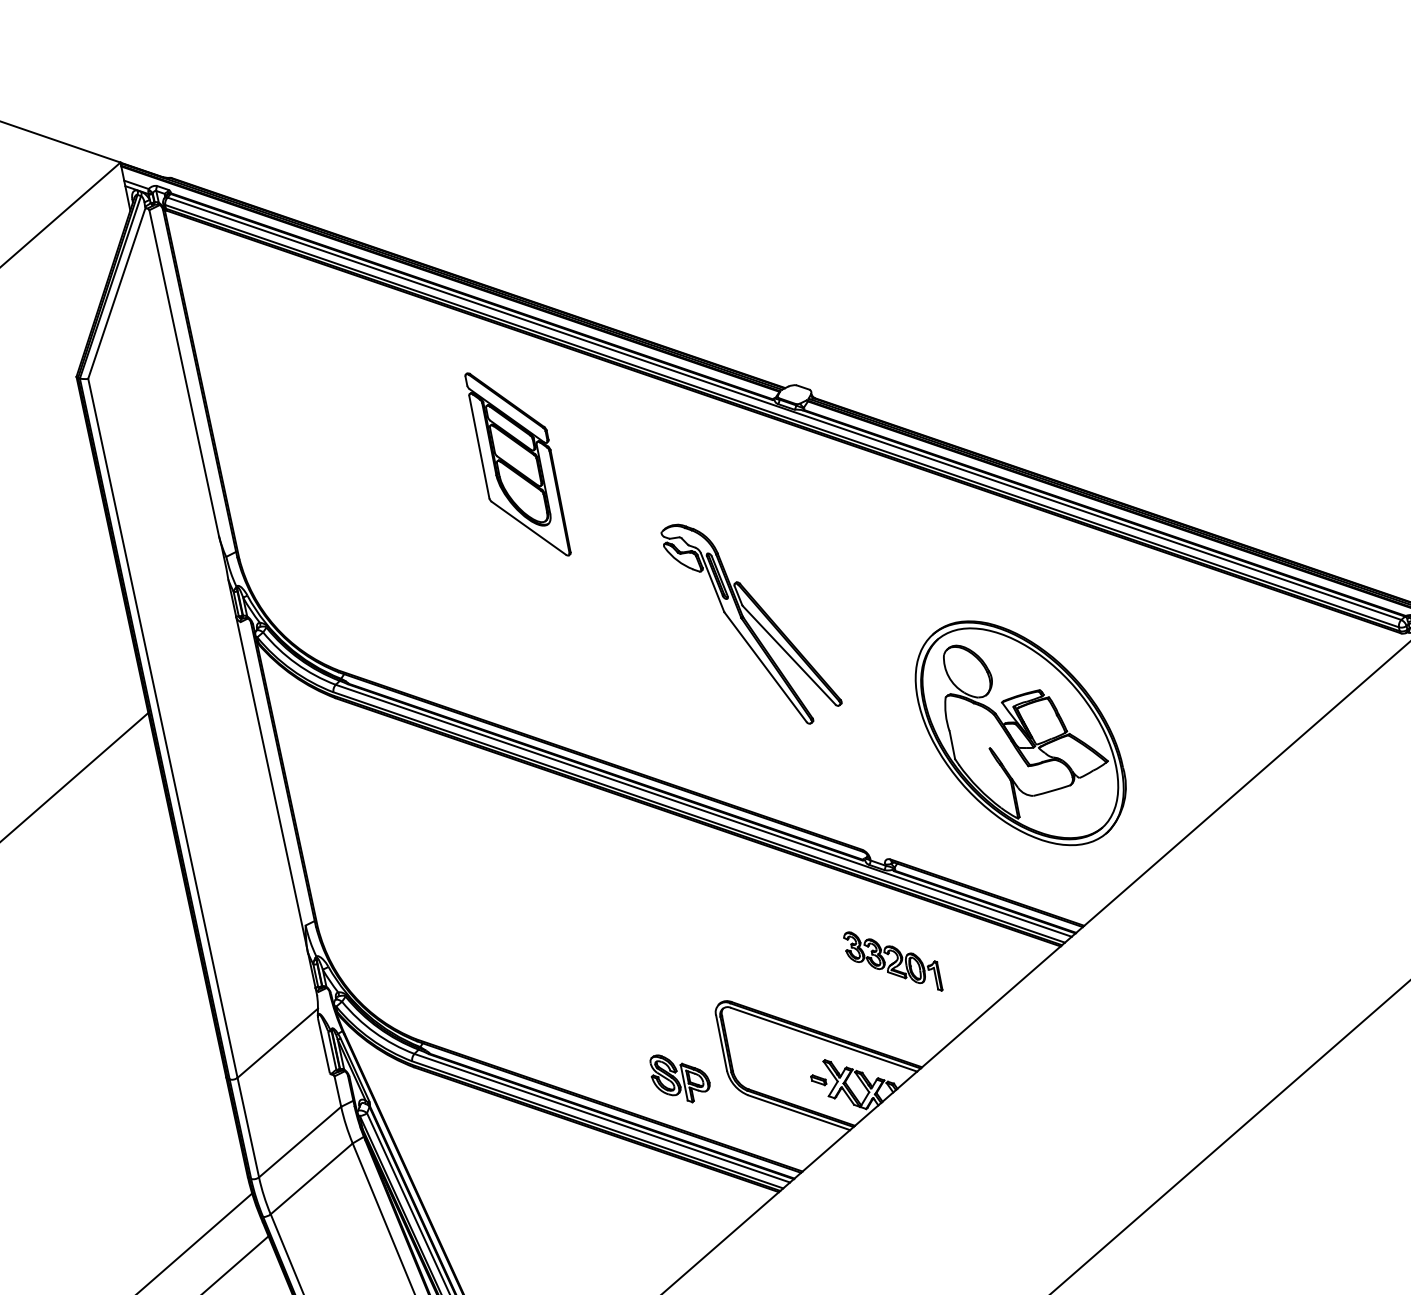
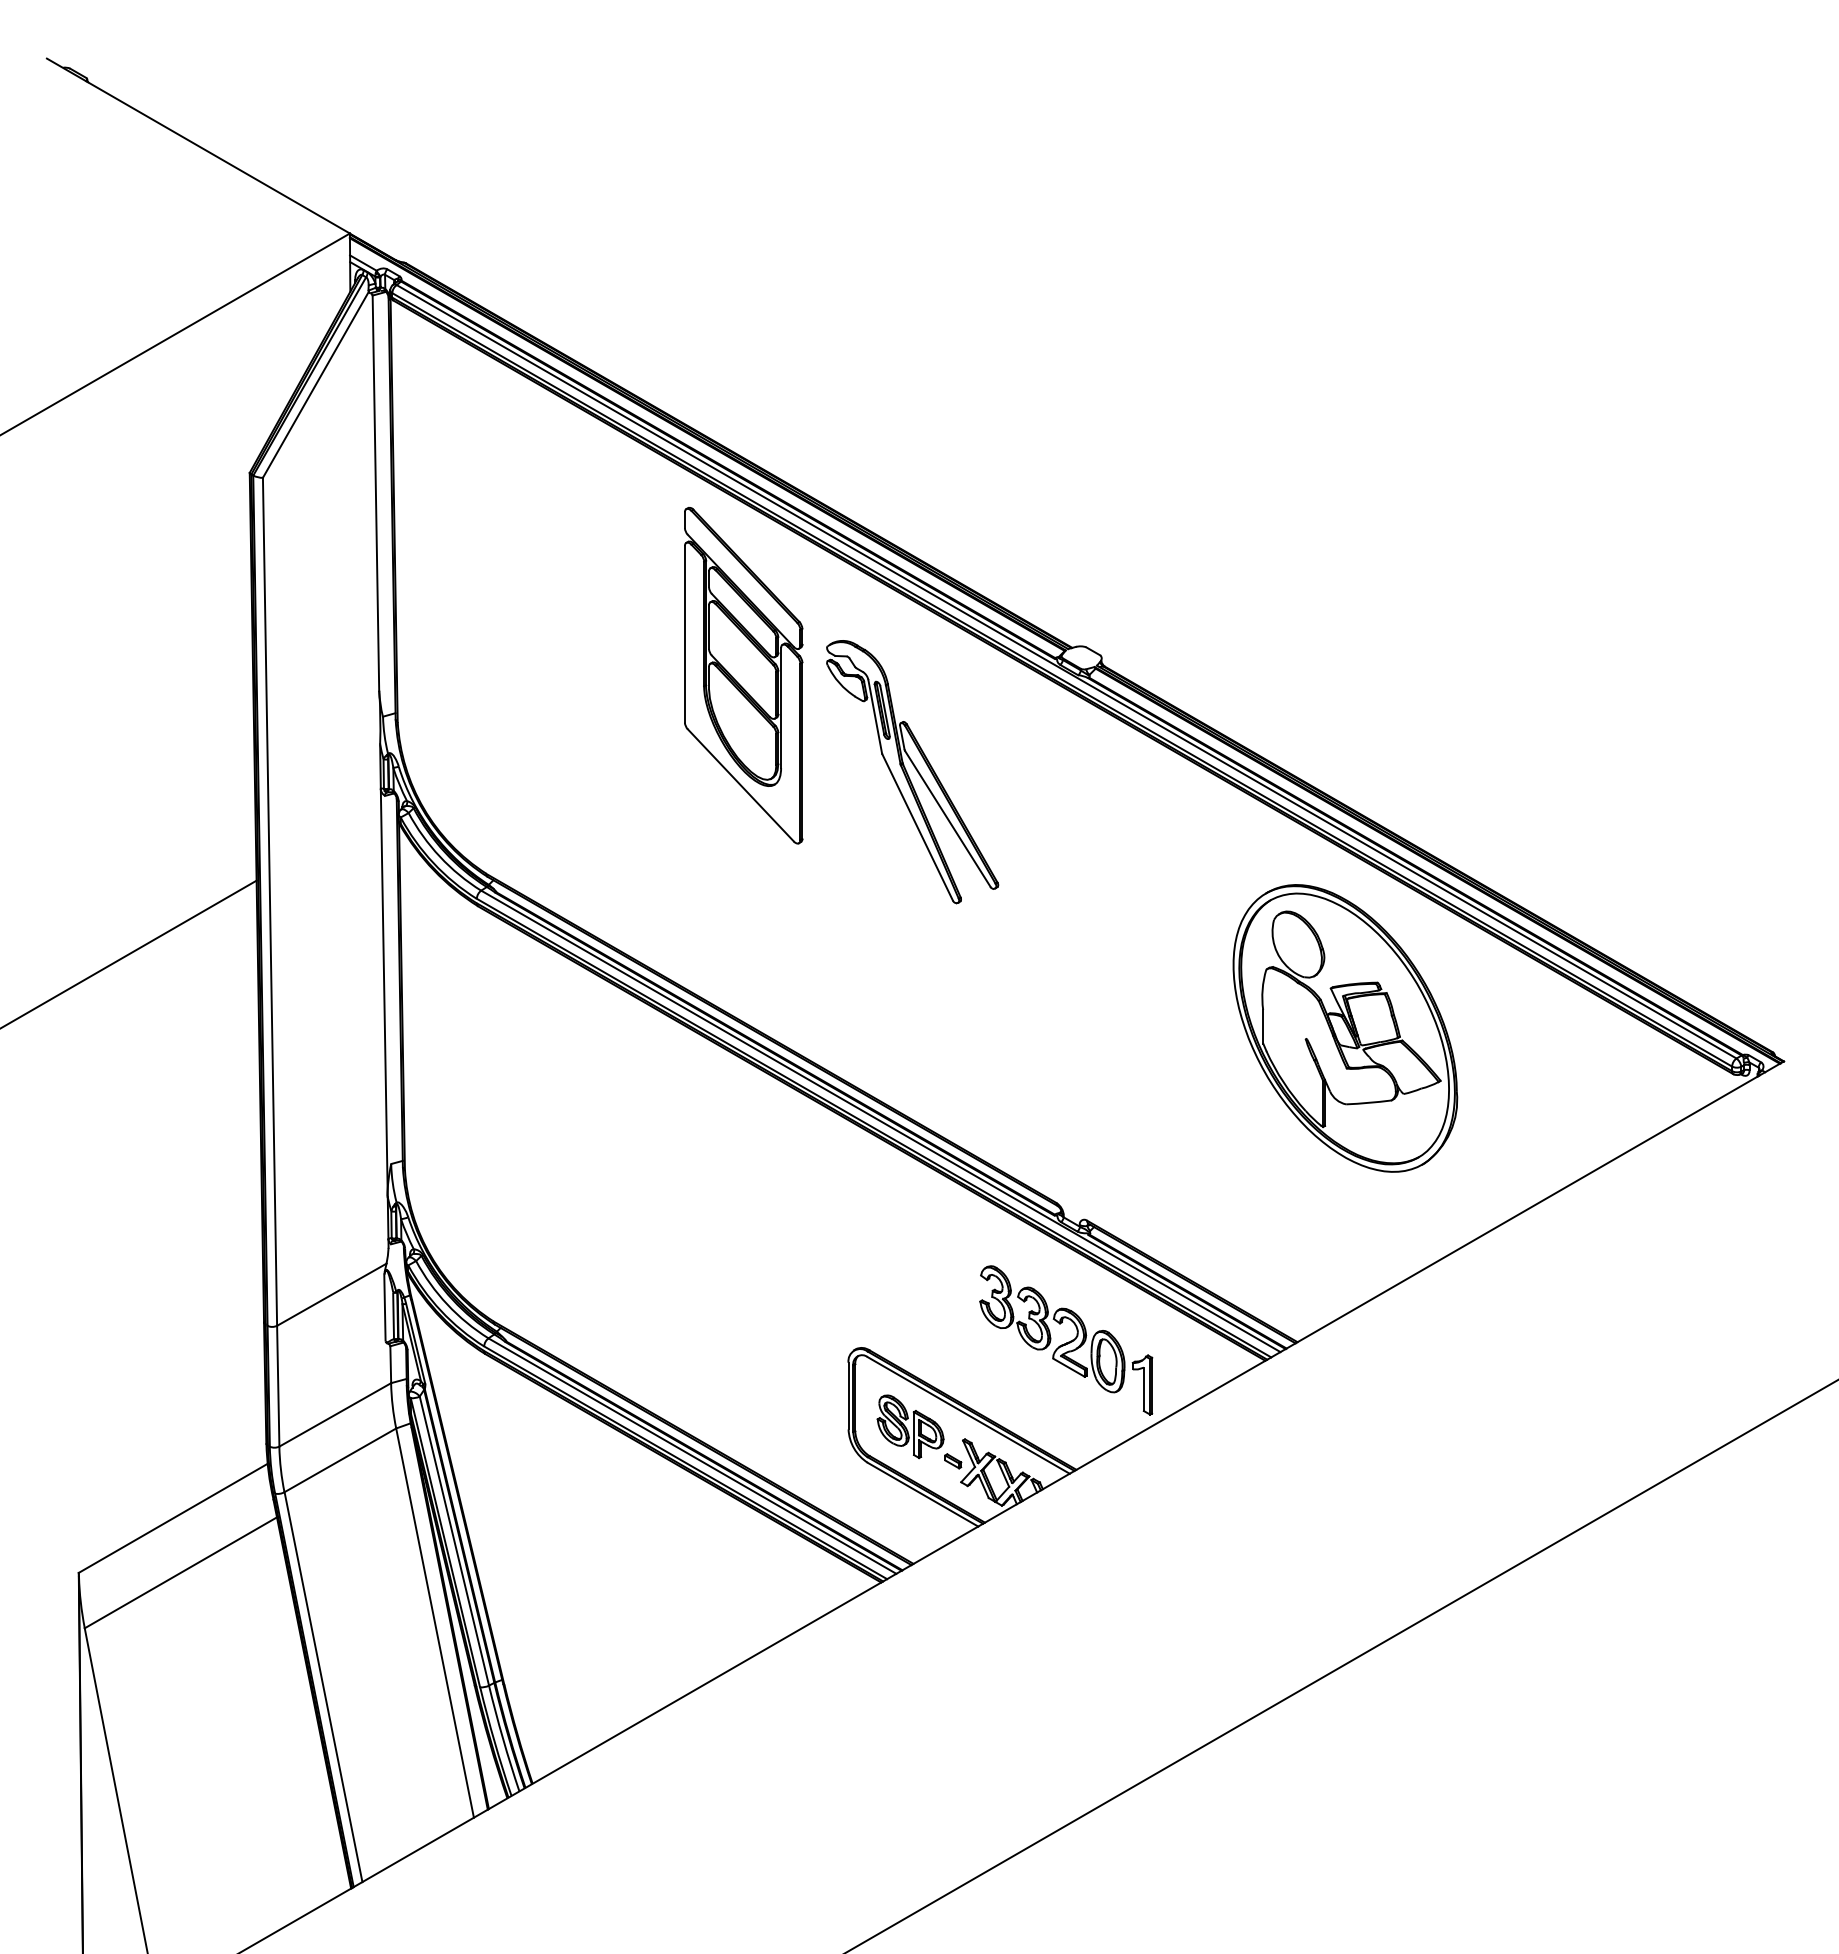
part: (517, 464) -> (743, 675), size x1.43
part: (752, 622) -> (912, 772), moved
part: (1020, 733) -> (1345, 1028), moved
part: (892, 961) -> (1066, 1340), size x1.67
part: (680, 1077) -> (910, 1426), moved

